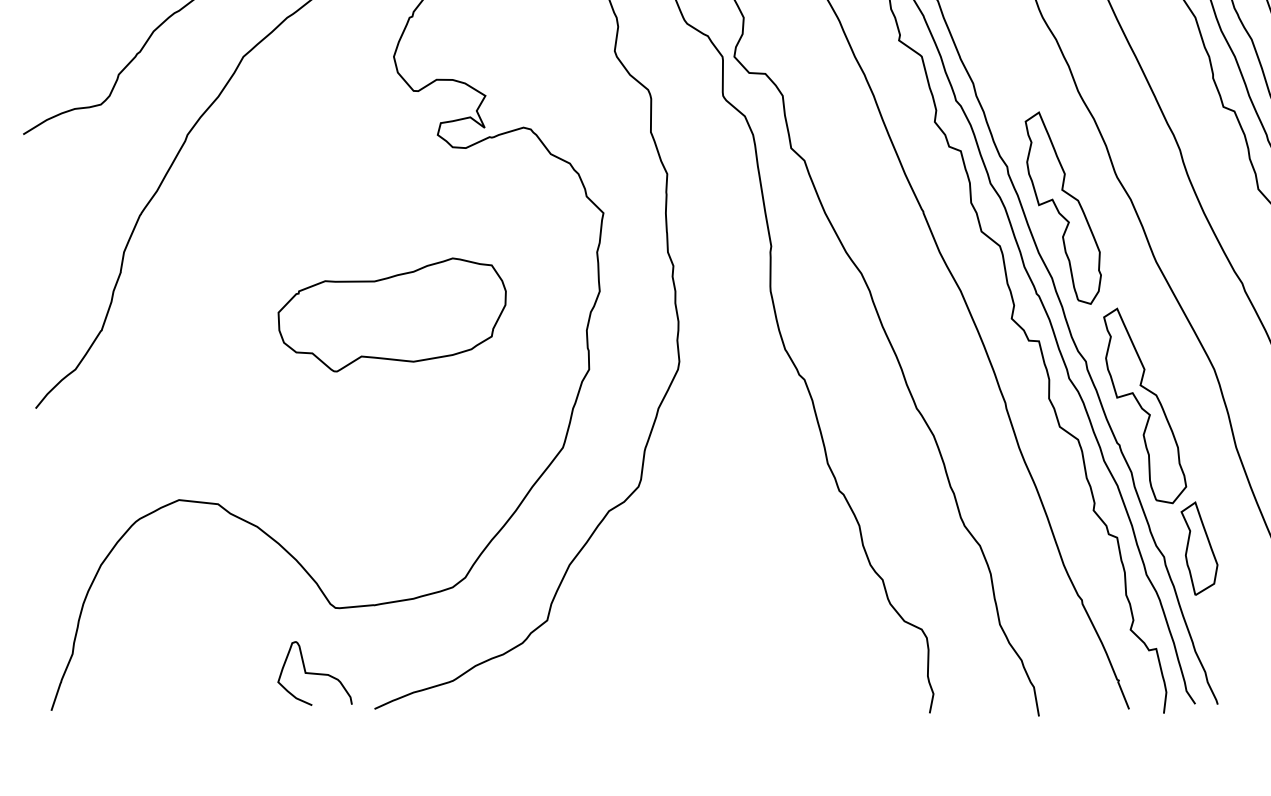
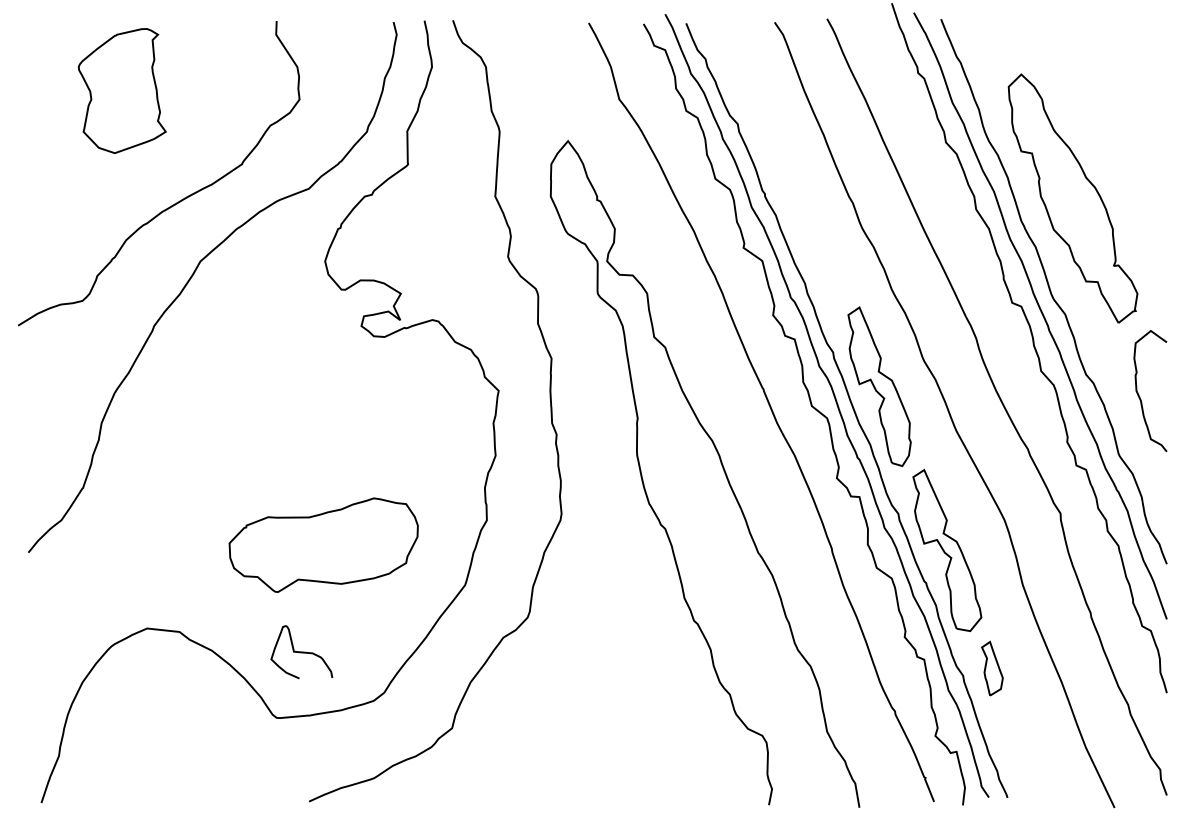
part: (391, 314) -> (323, 544), moved
part: (1199, 548) -> (992, 668), size x0.7
curve: (314, 673) -> (301, 652), moved

